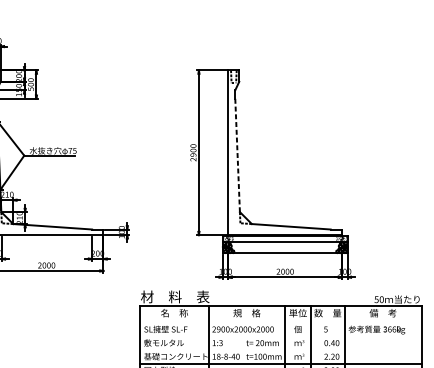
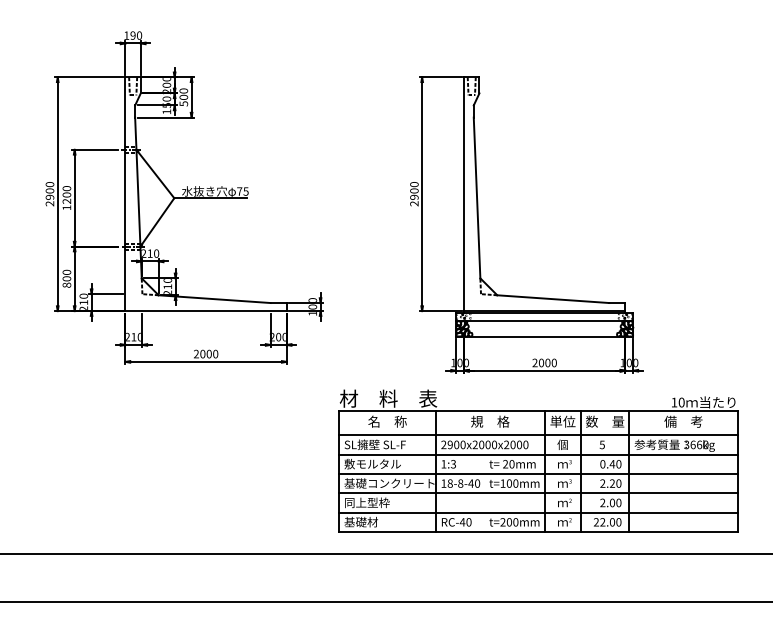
line: (237, 155) -> (477, 198), dashed -> solid
text: (376, 299) -> (674, 402), 50 -> 10
line: (280, 322) -> (538, 435), added
line: (280, 336) -> (538, 454), added
line: (280, 349) -> (538, 473), added

